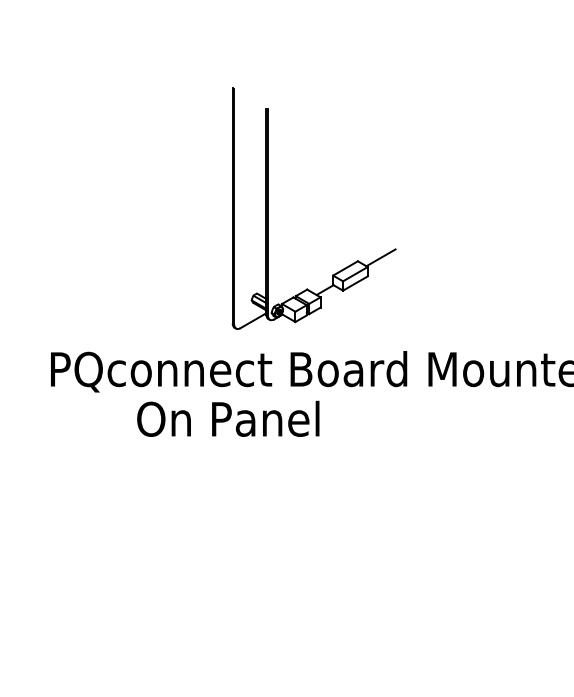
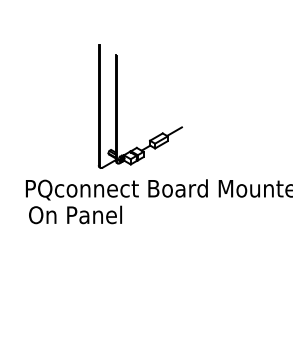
part: (269, 208) -> (117, 106), moved
text: (228, 417) -> (75, 214), moved

